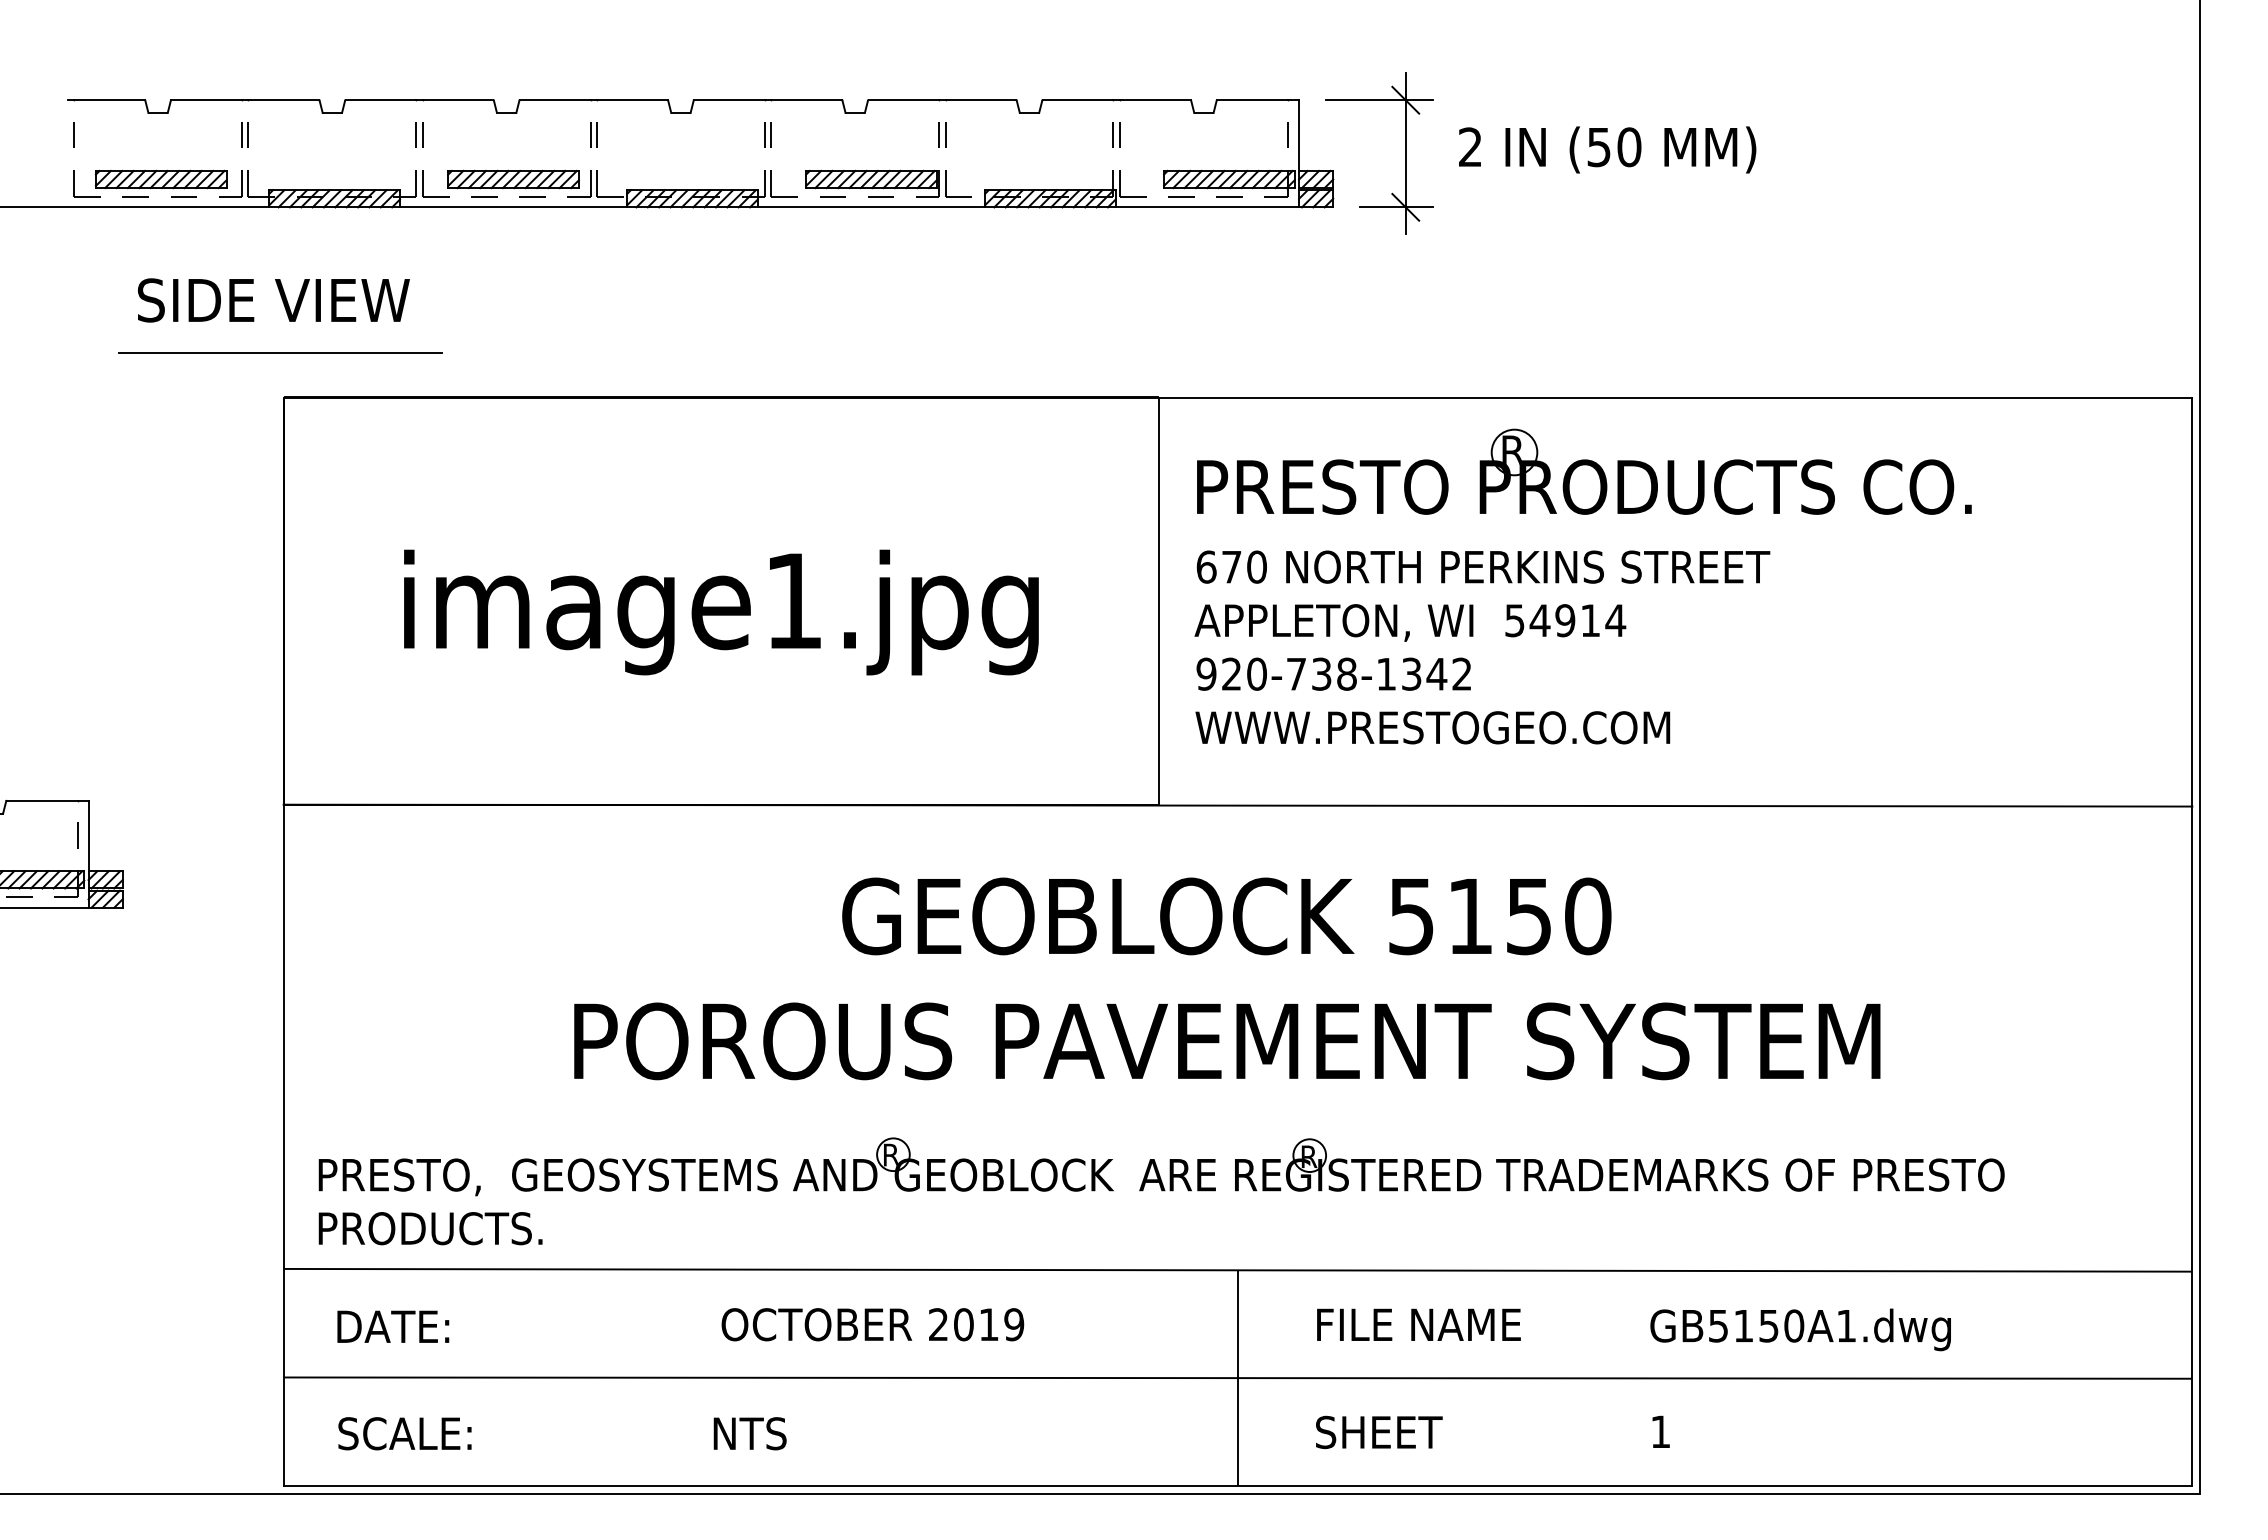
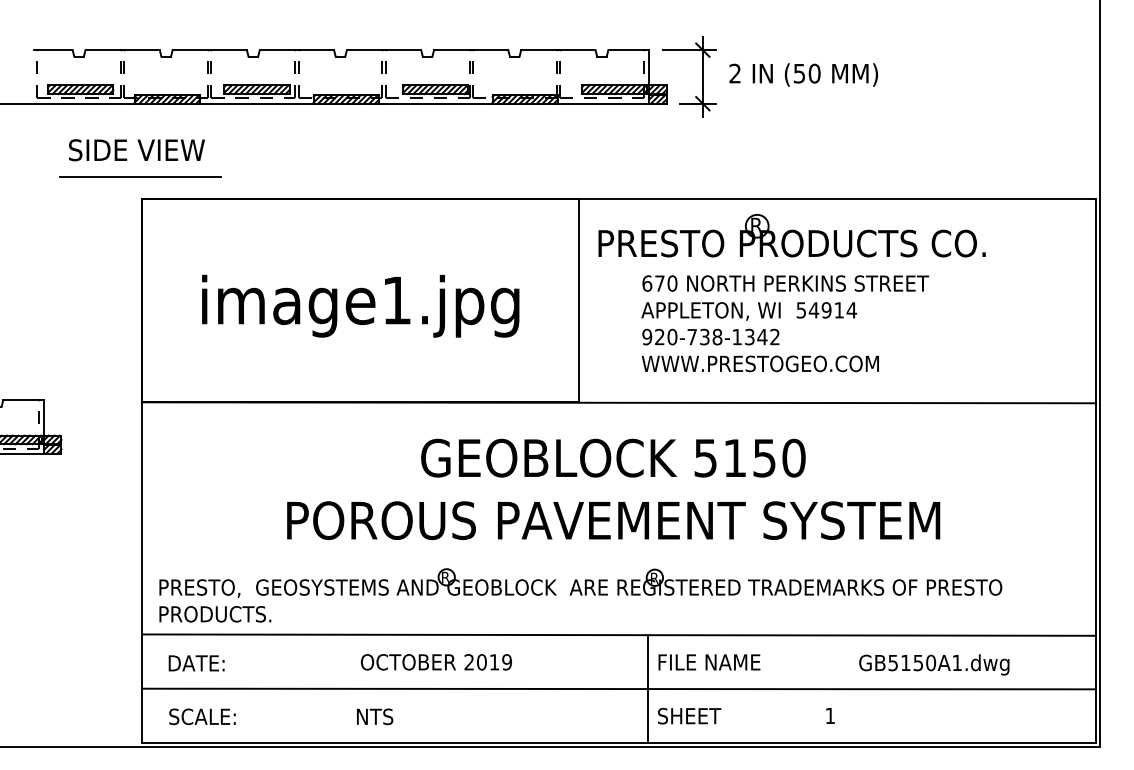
text: (1481, 646) -> (784, 323), moved
text: (1801, 1329) -> (934, 664), moved
line: (1237, 1377) -> (647, 688), moved

